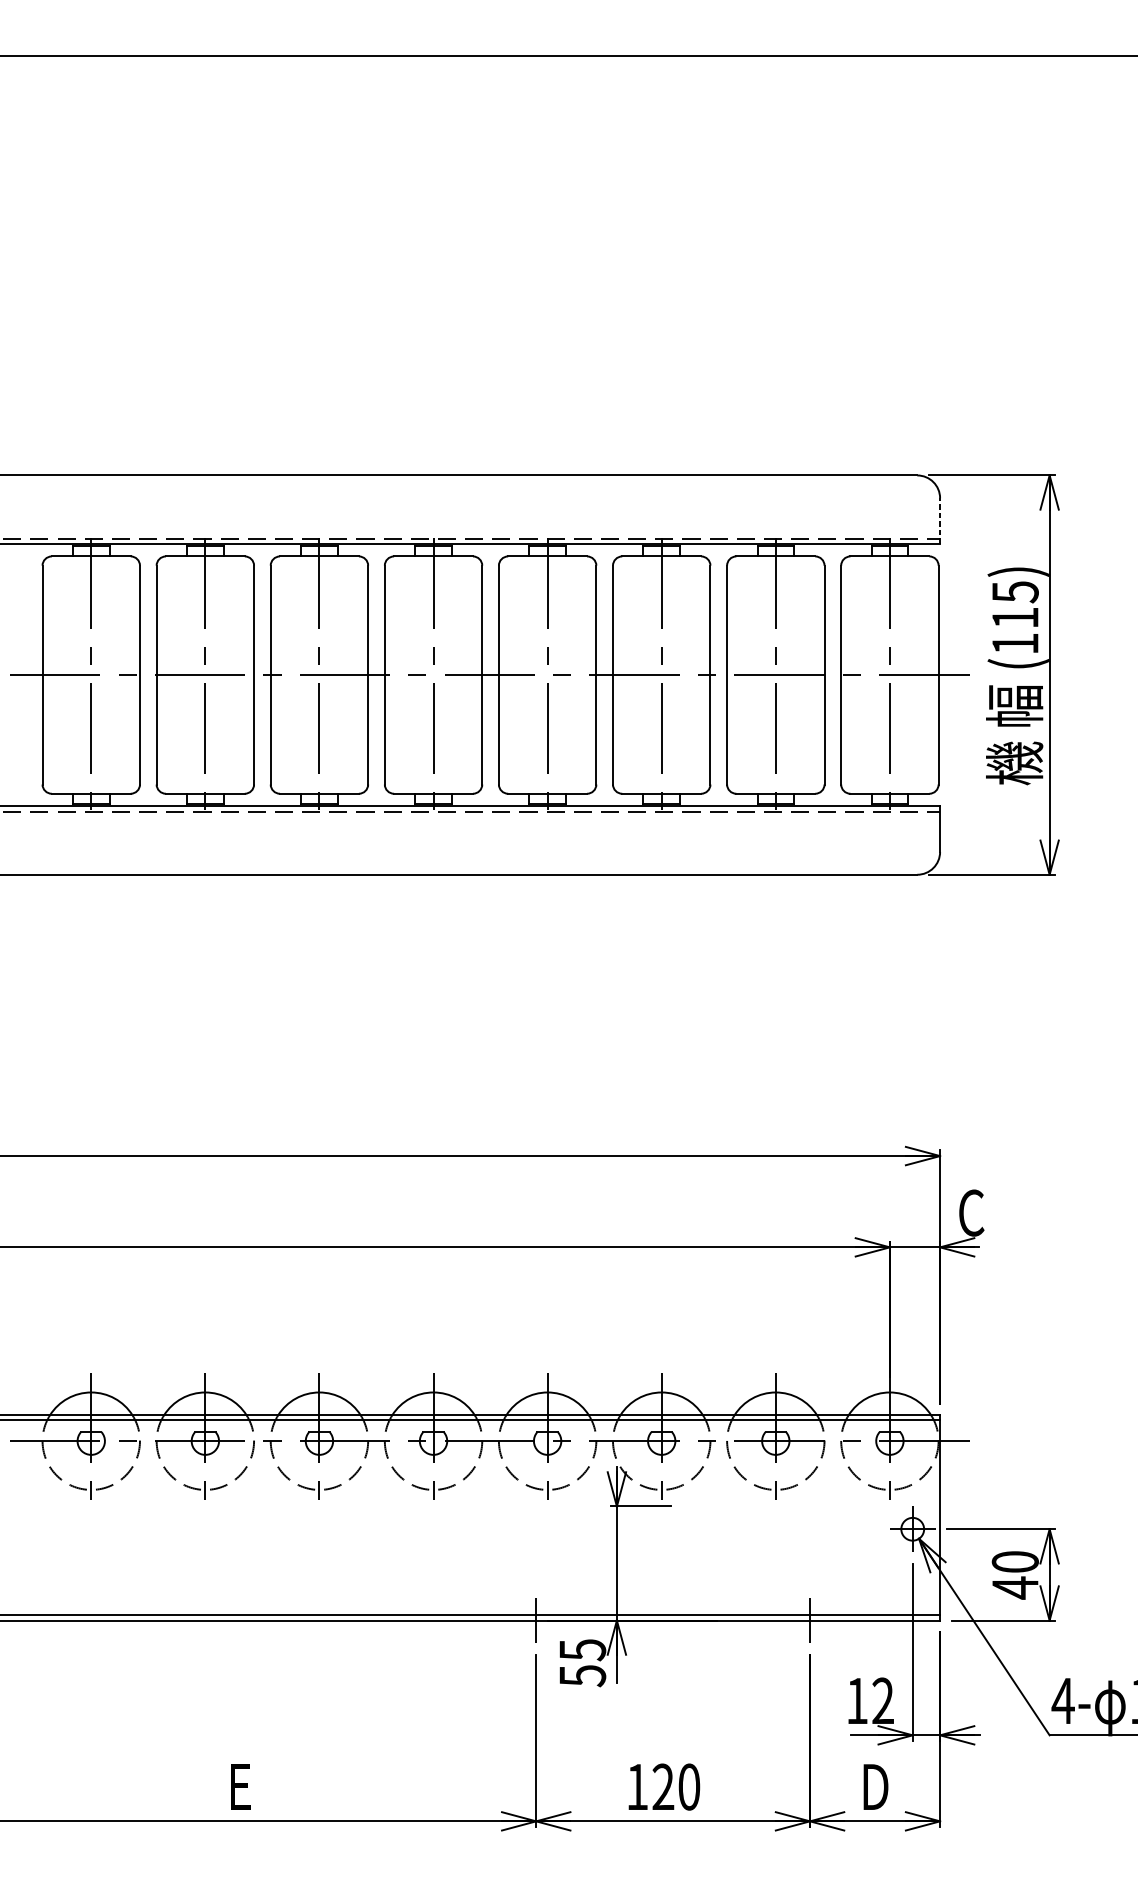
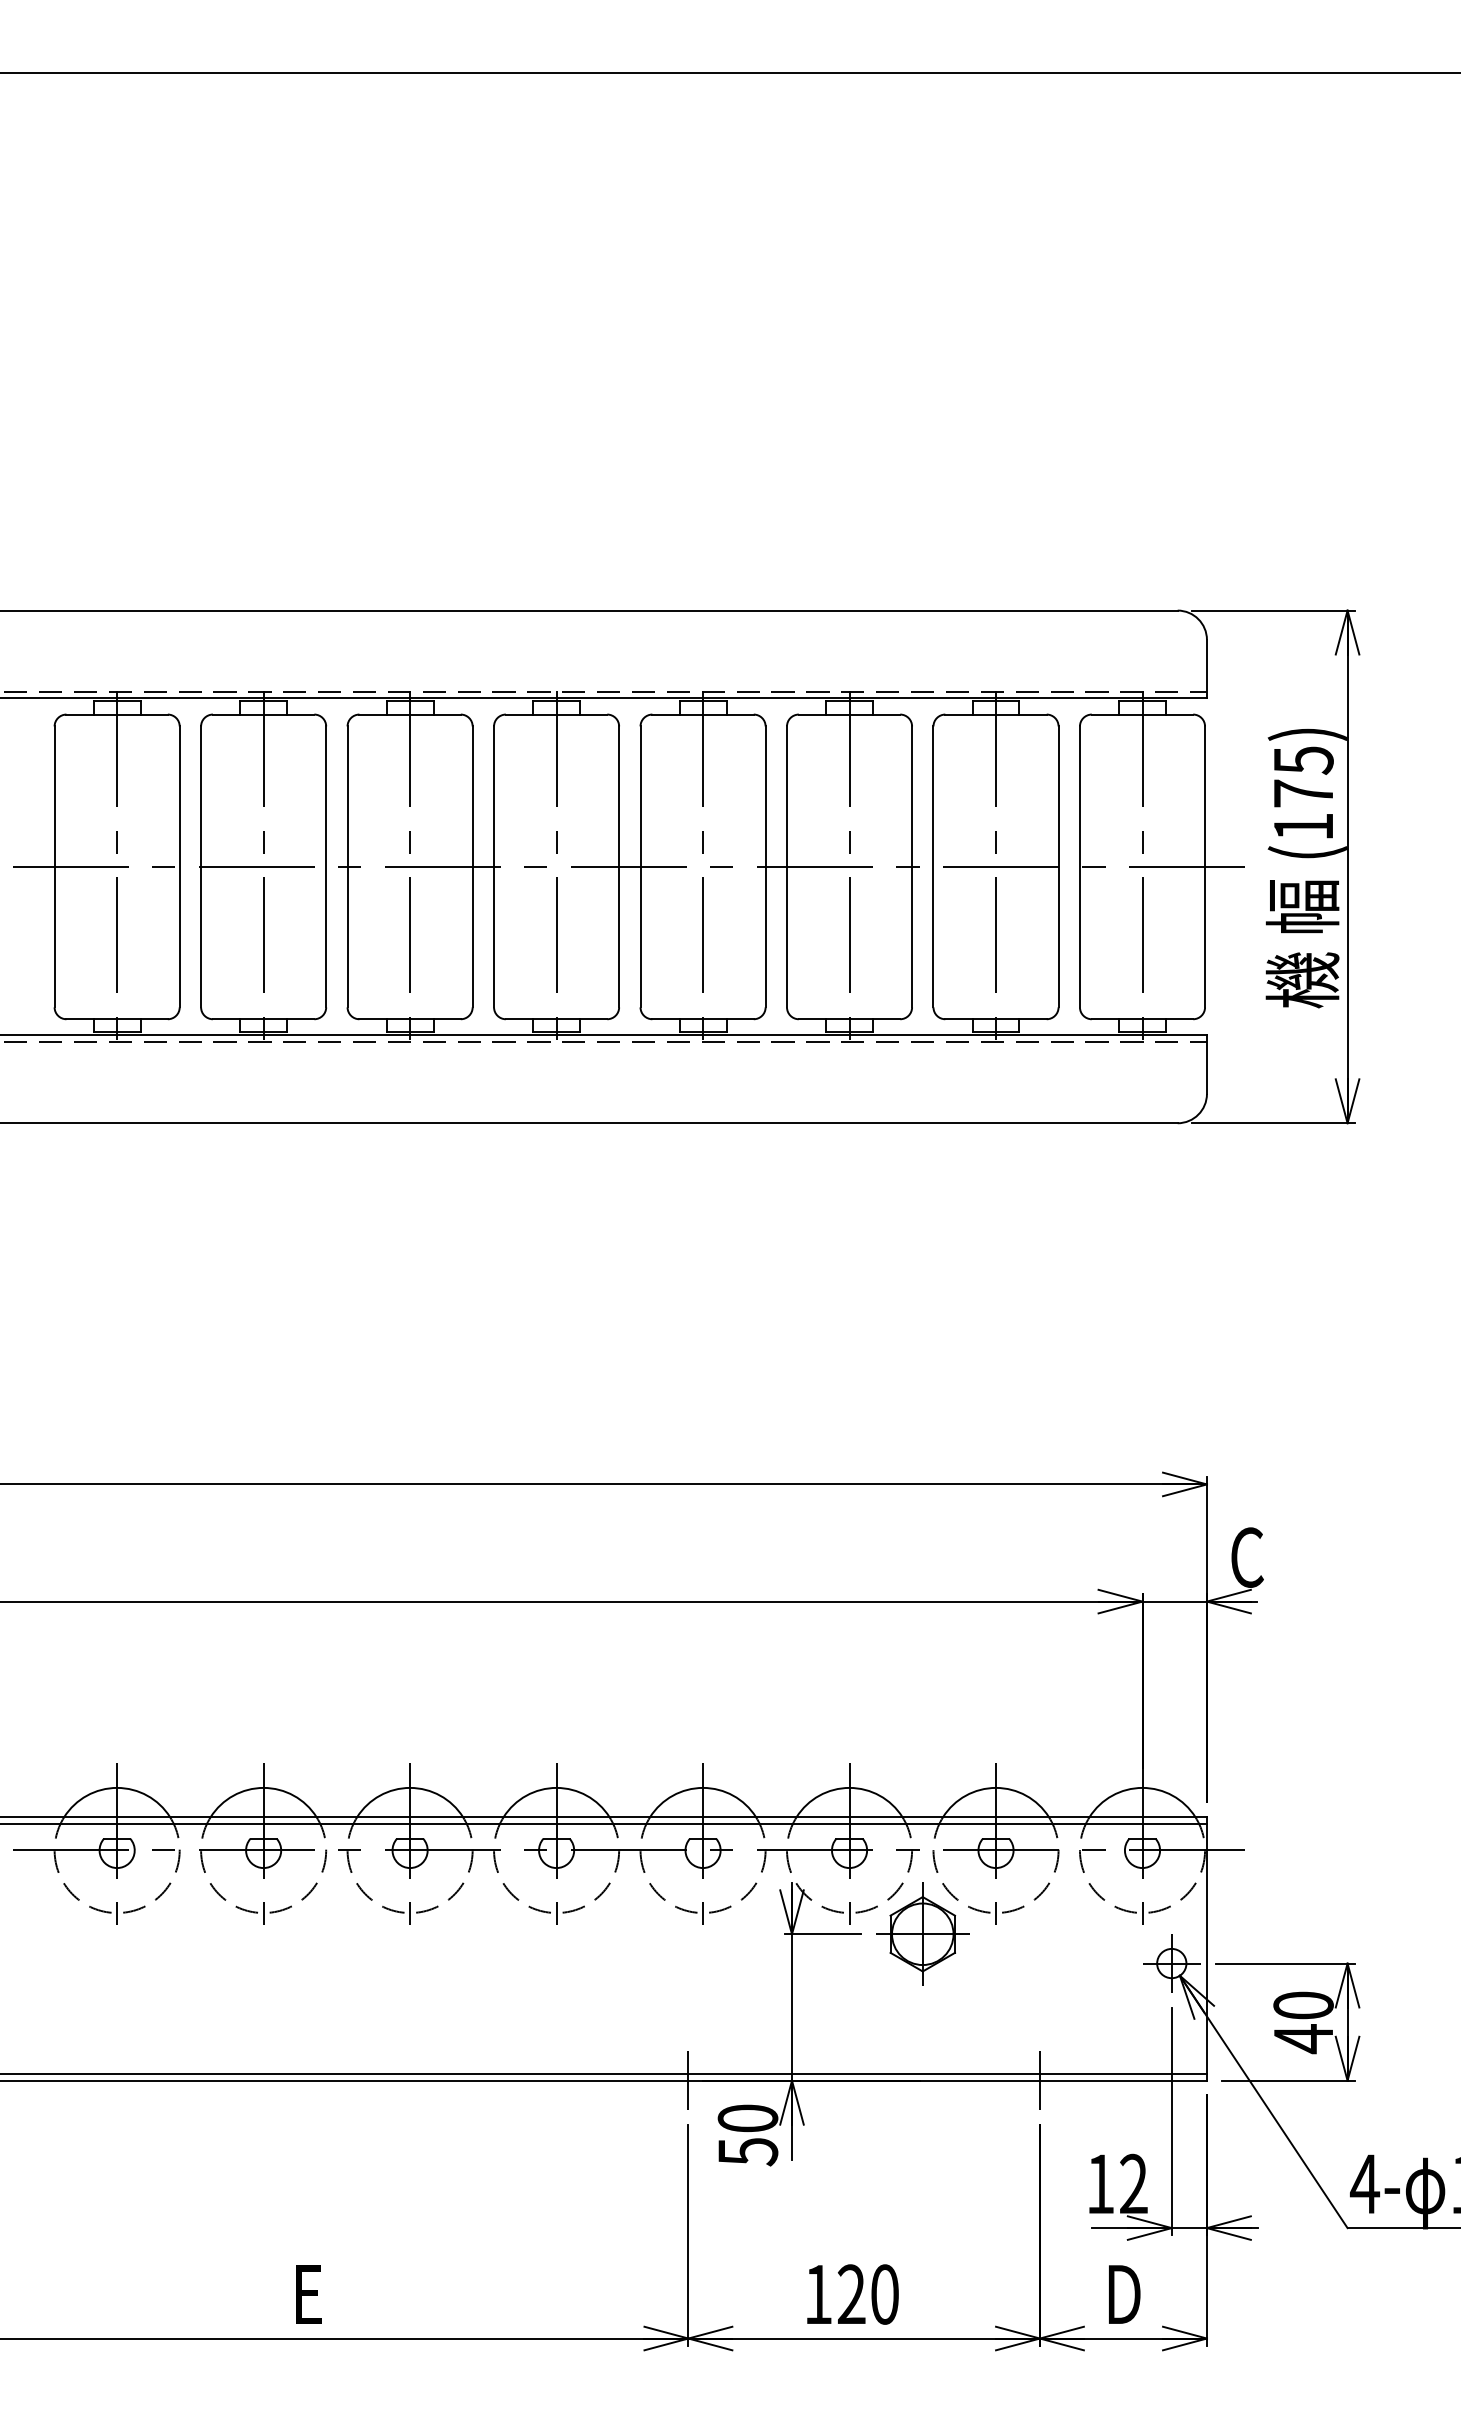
line: (939, 520) -> (1206, 668), dashed -> solid
text: (1015, 617) -> (1303, 793), (115) -> (175)
part: (718, 1505) -> (922, 1933), added
text: (582, 1649) -> (747, 2118), 55 -> 50

